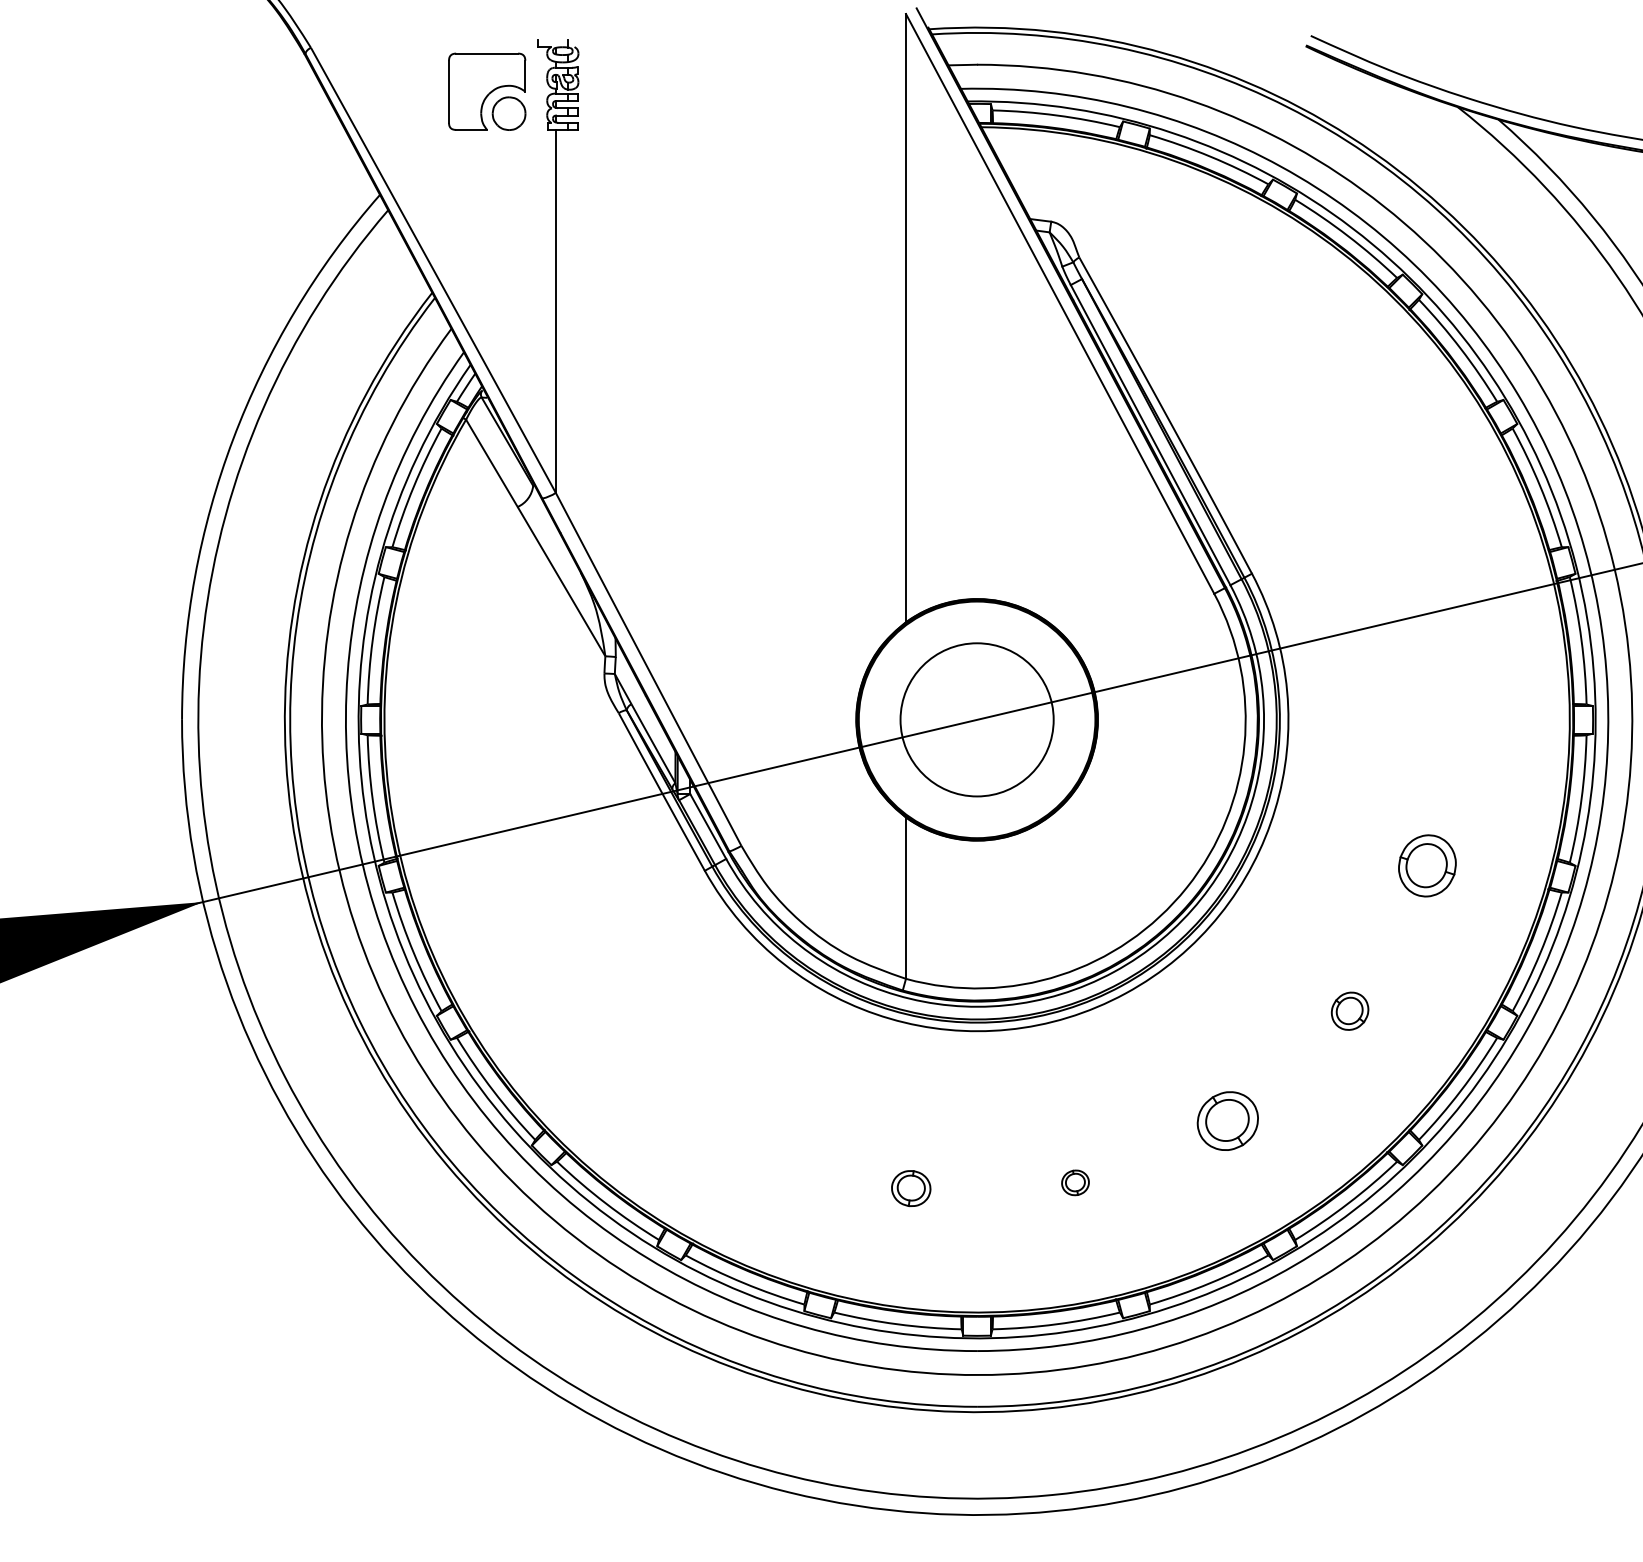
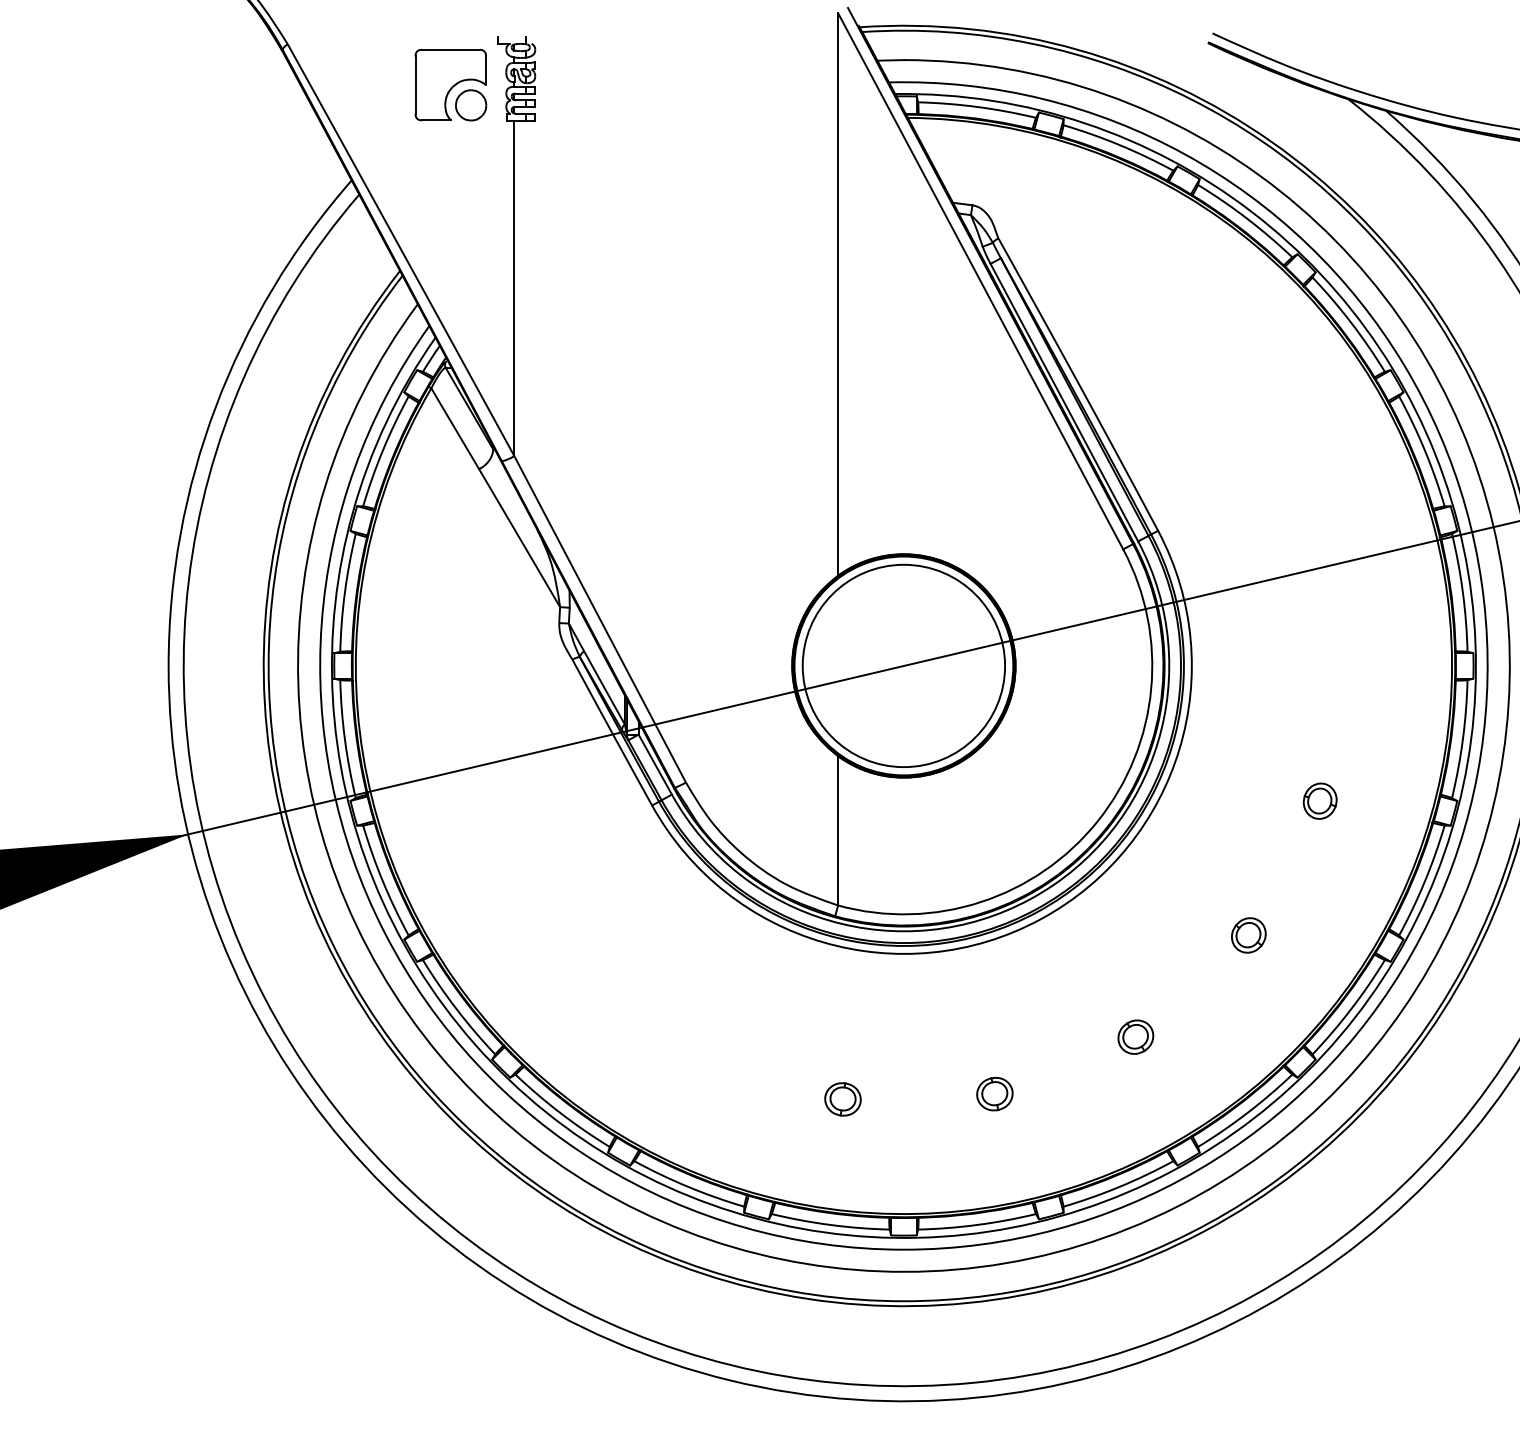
circle: (976, 719) -> (903, 665), size x1.43
part: (1426, 866) -> (1319, 801), size x0.62
part: (1227, 1121) -> (1135, 1037), size x0.62
part: (1075, 1182) -> (994, 1093), size x1.43

